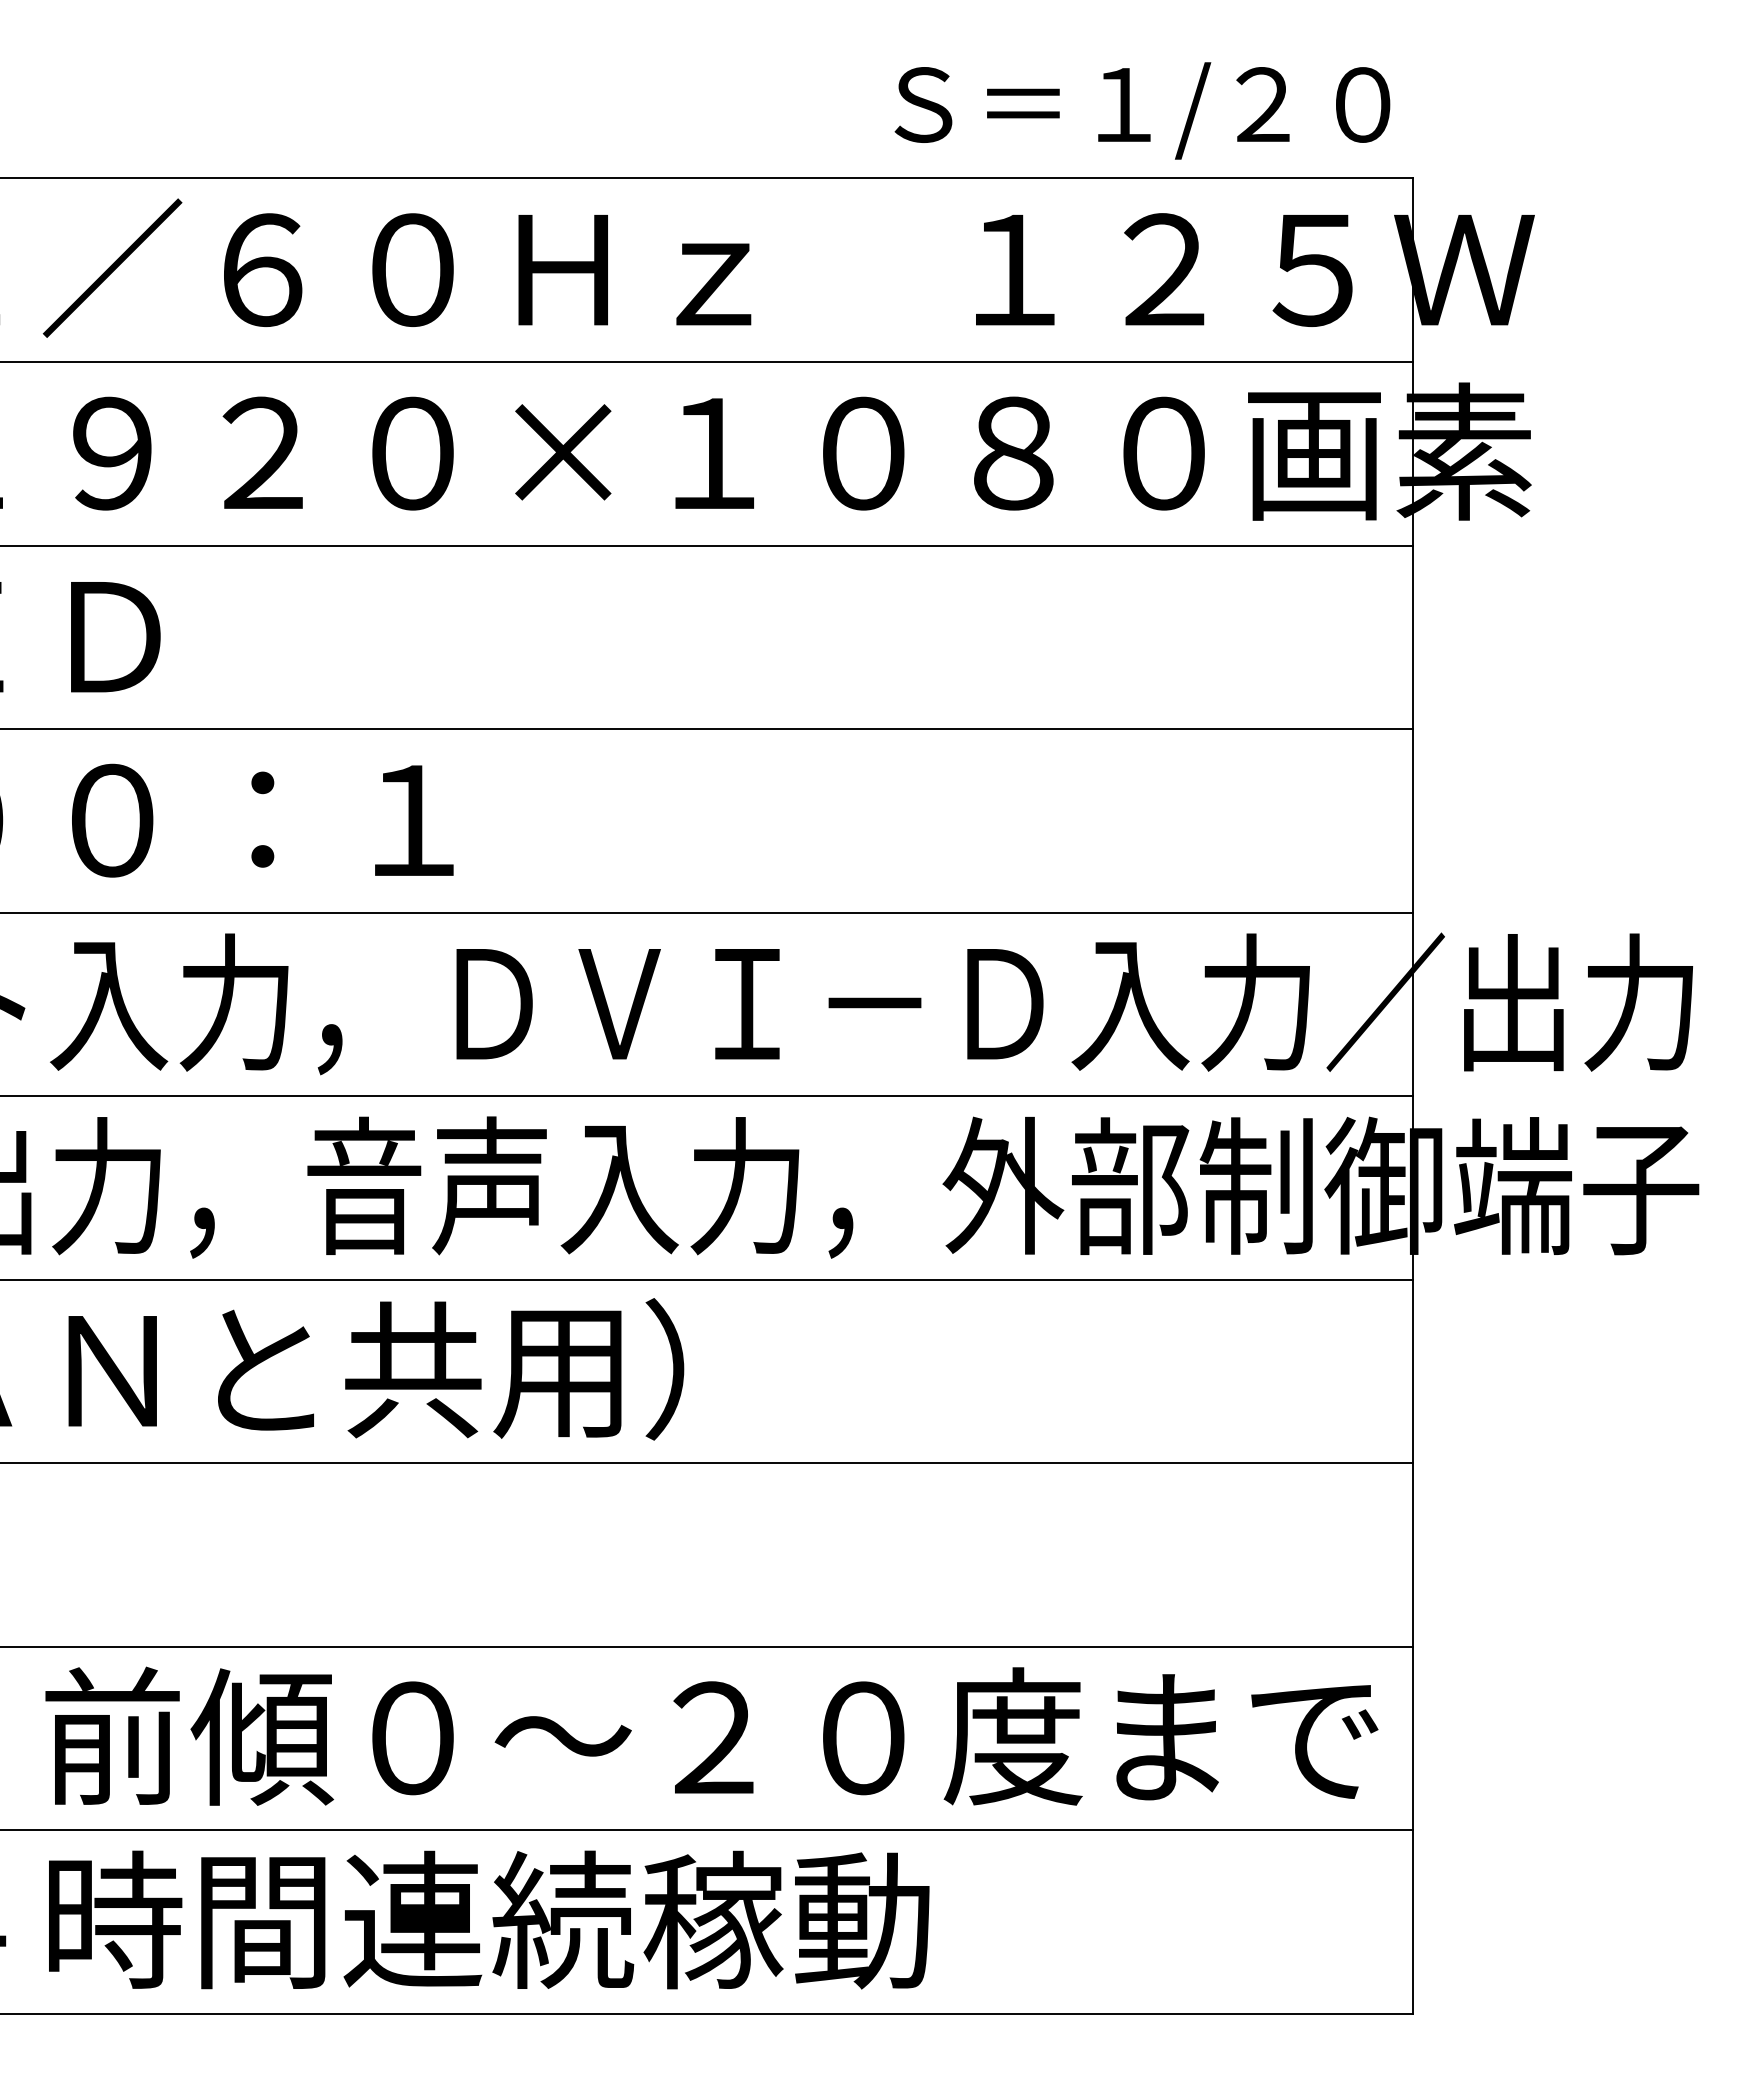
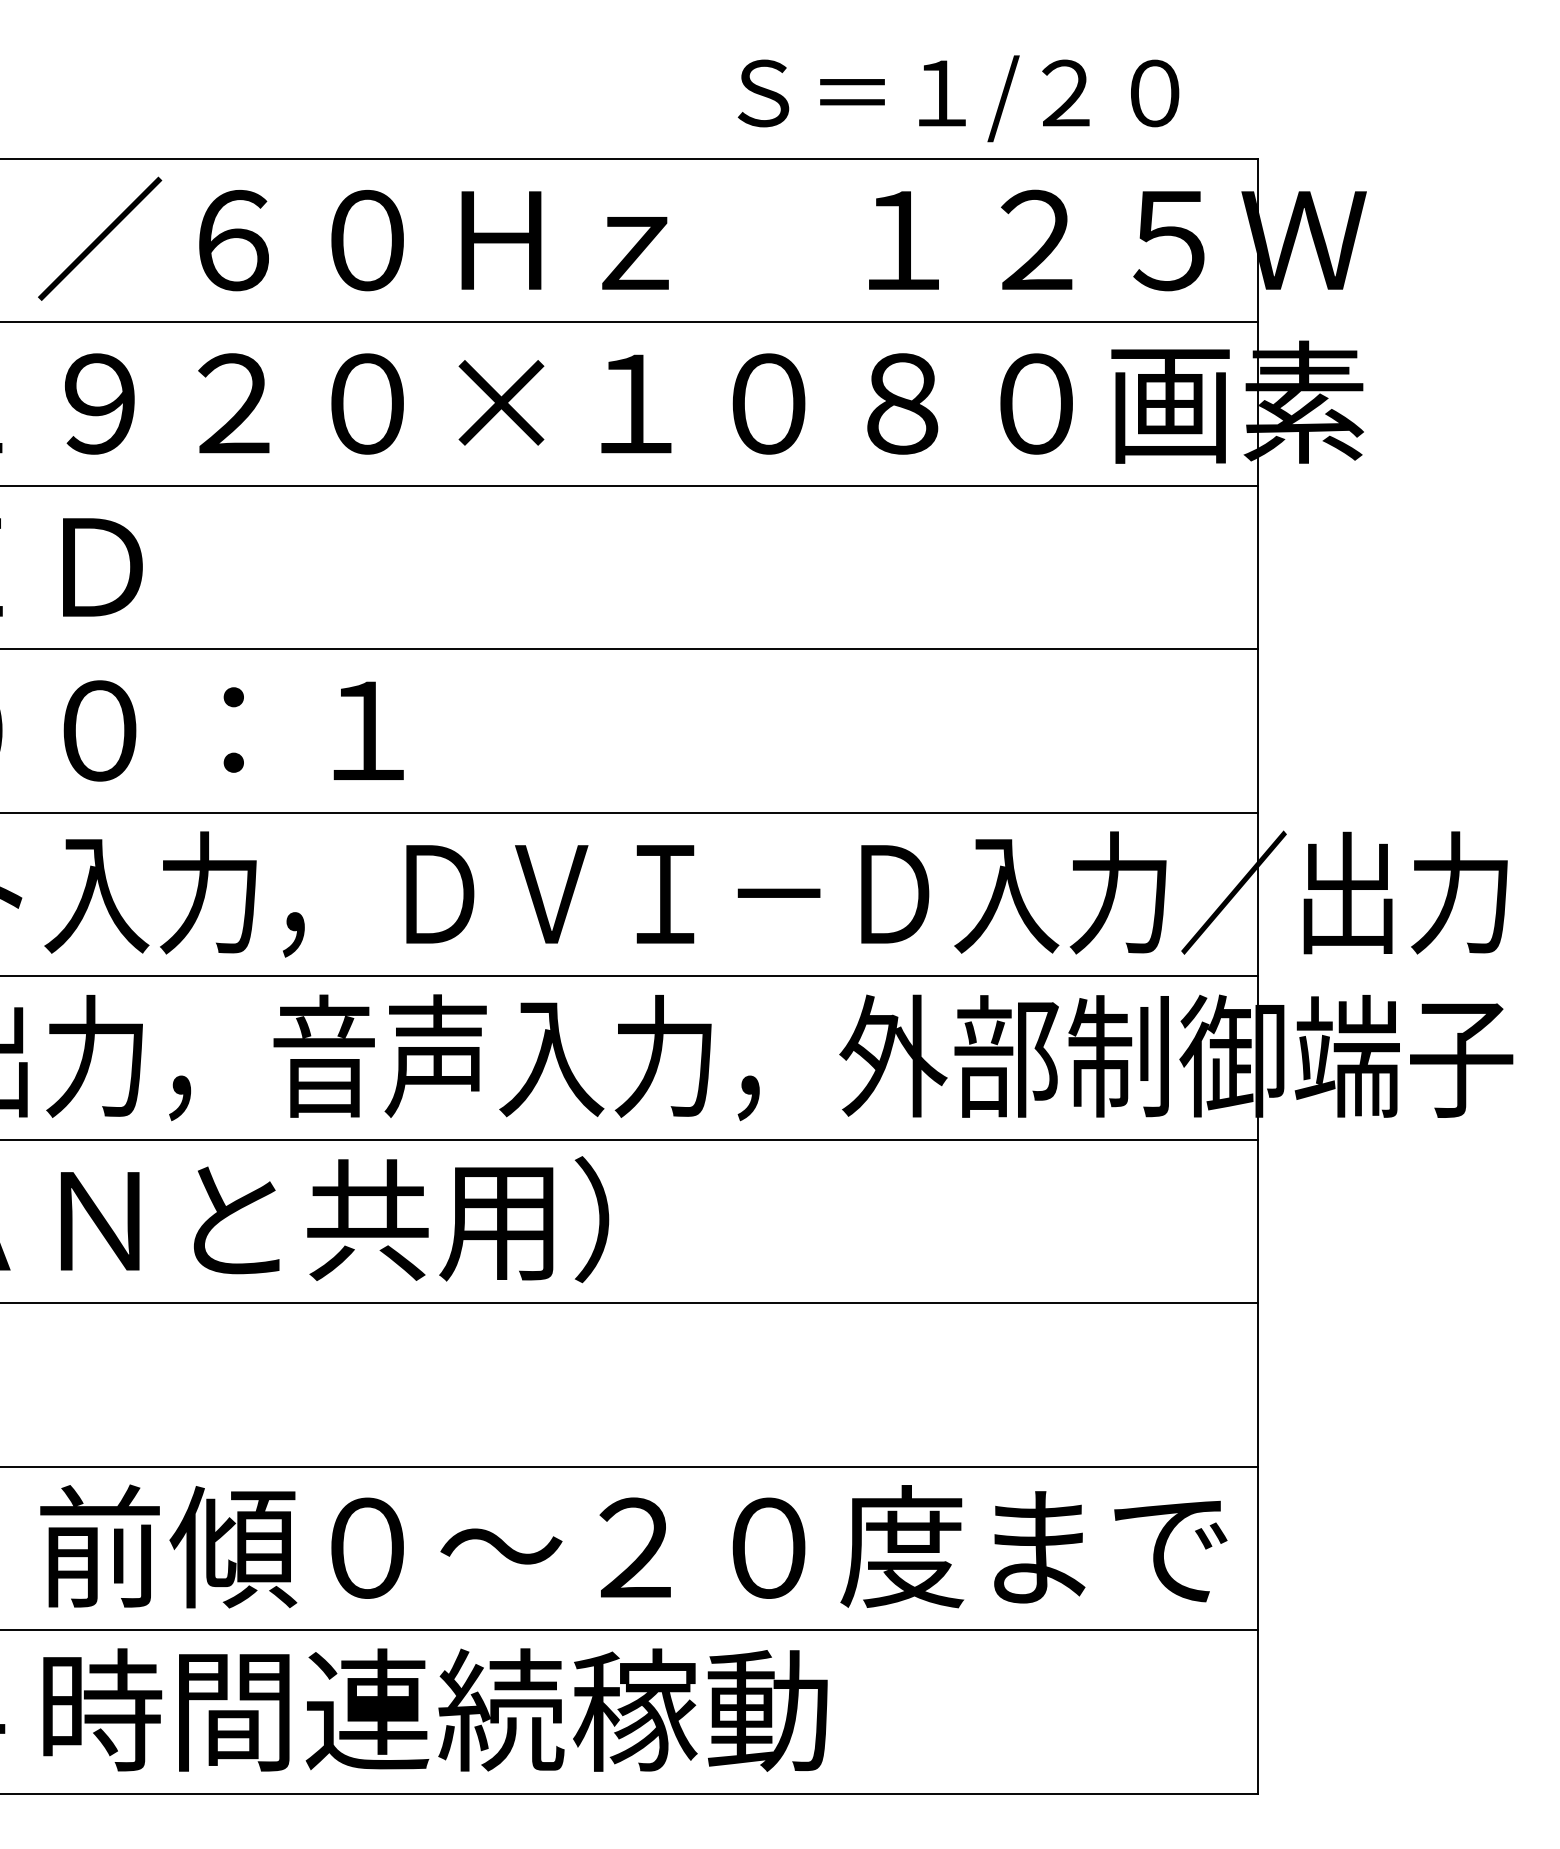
text: (1142, 110) -> (958, 98), moved

